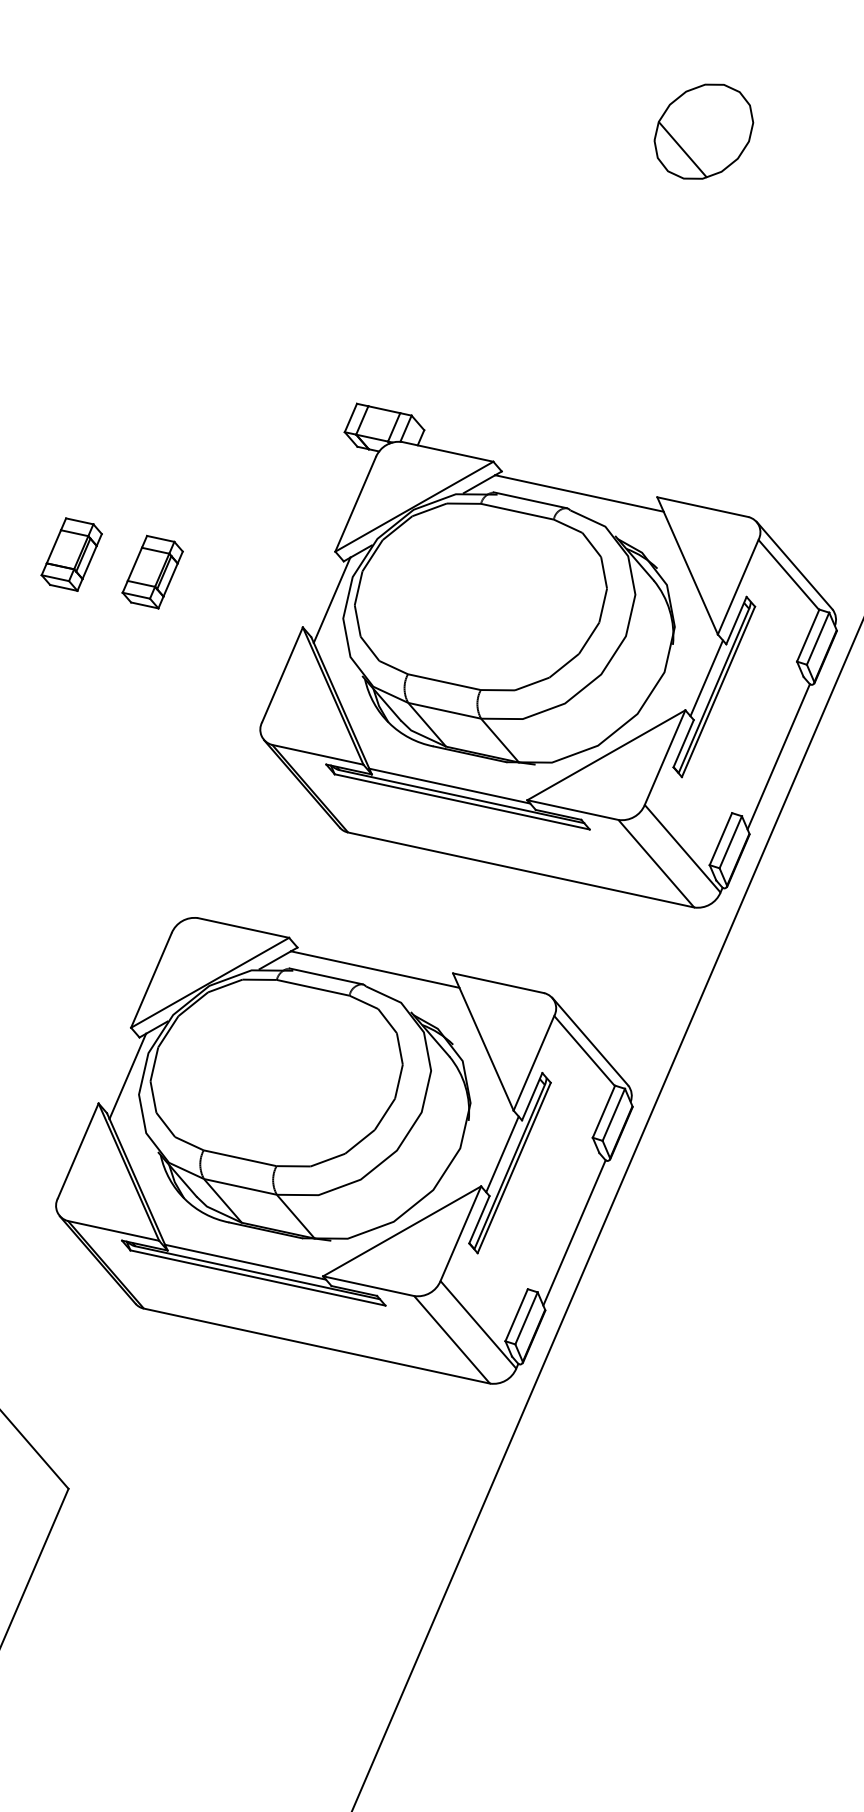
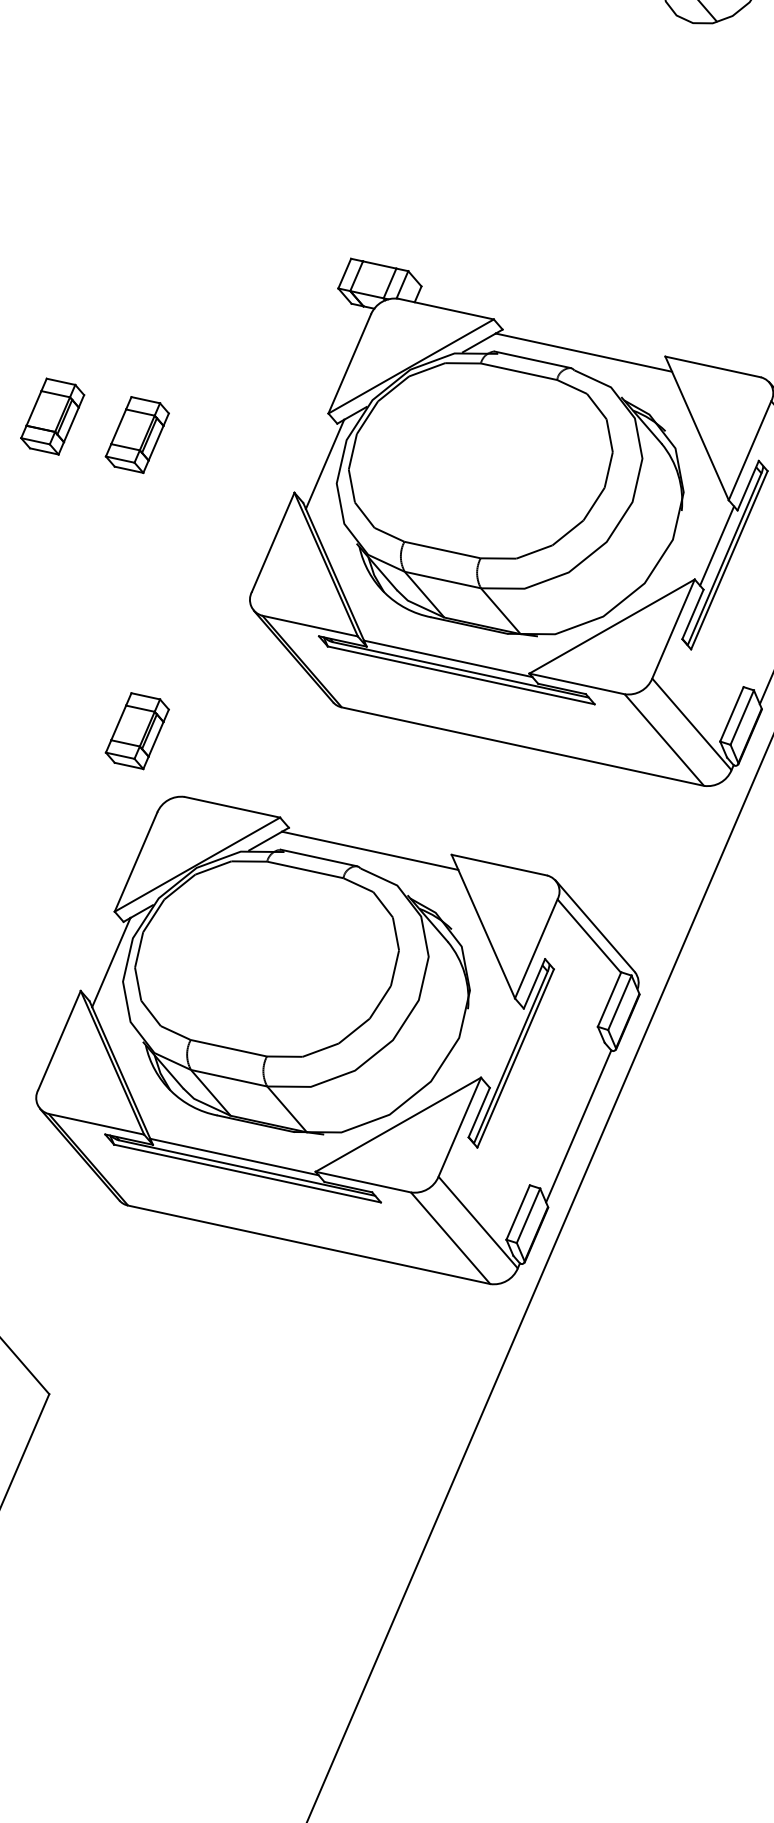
part: (152, 854) -> (137, 730), added
line: (502, 1154) -> (503, 1044), removed

